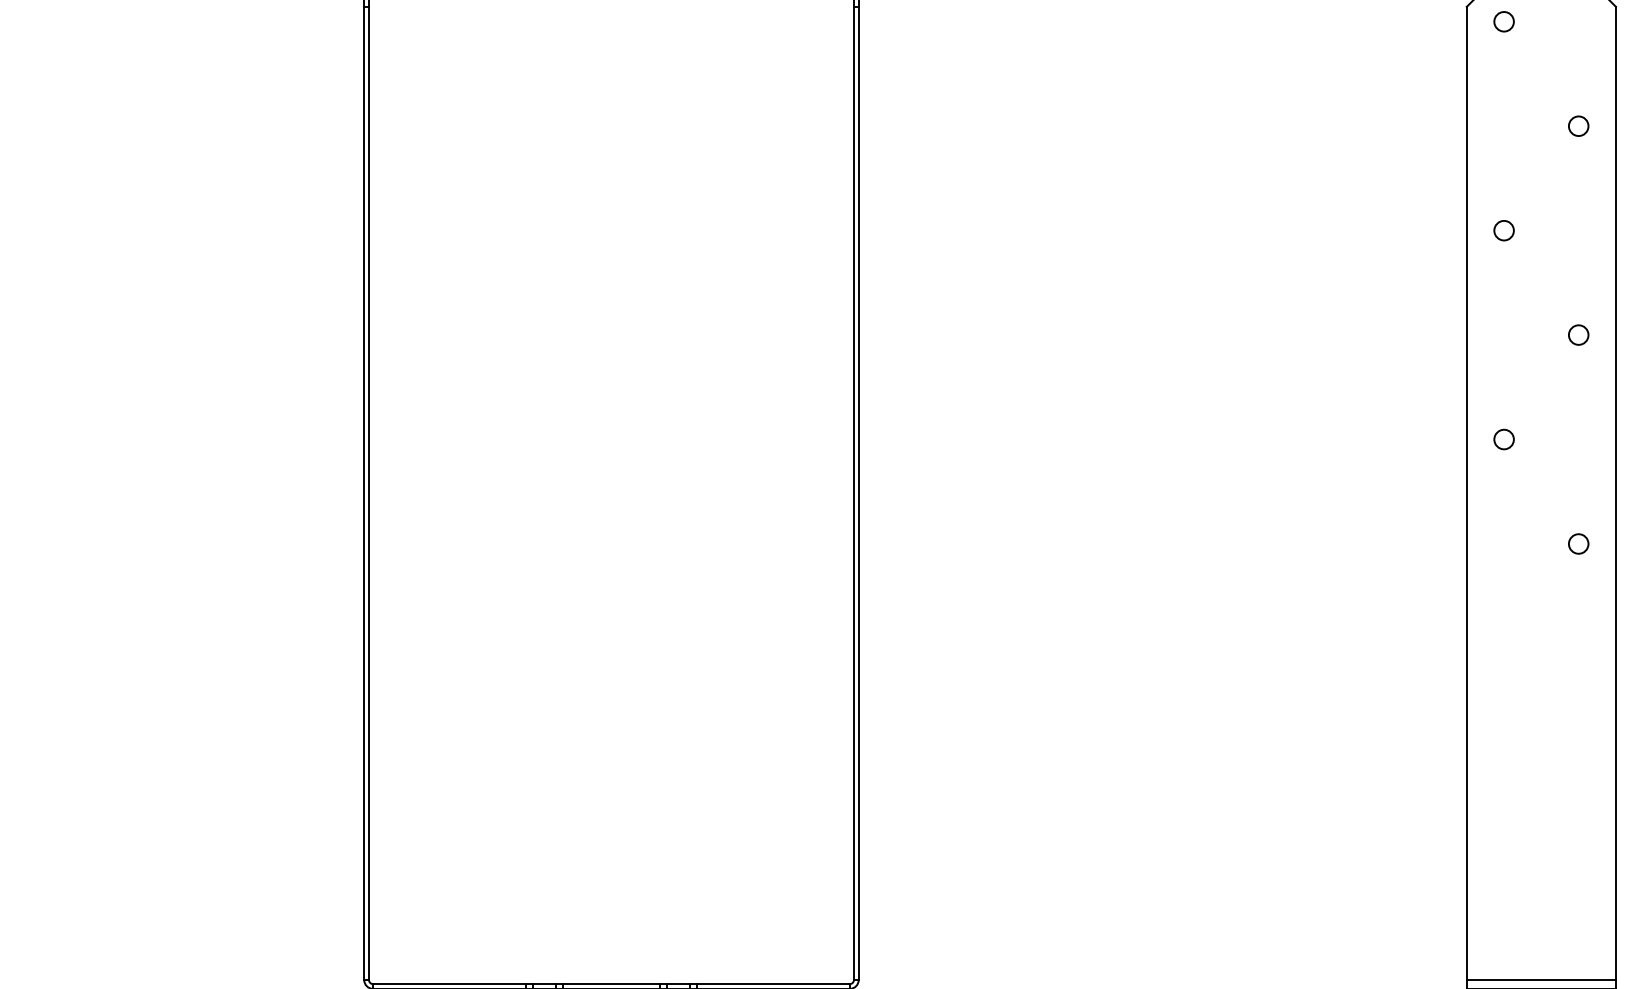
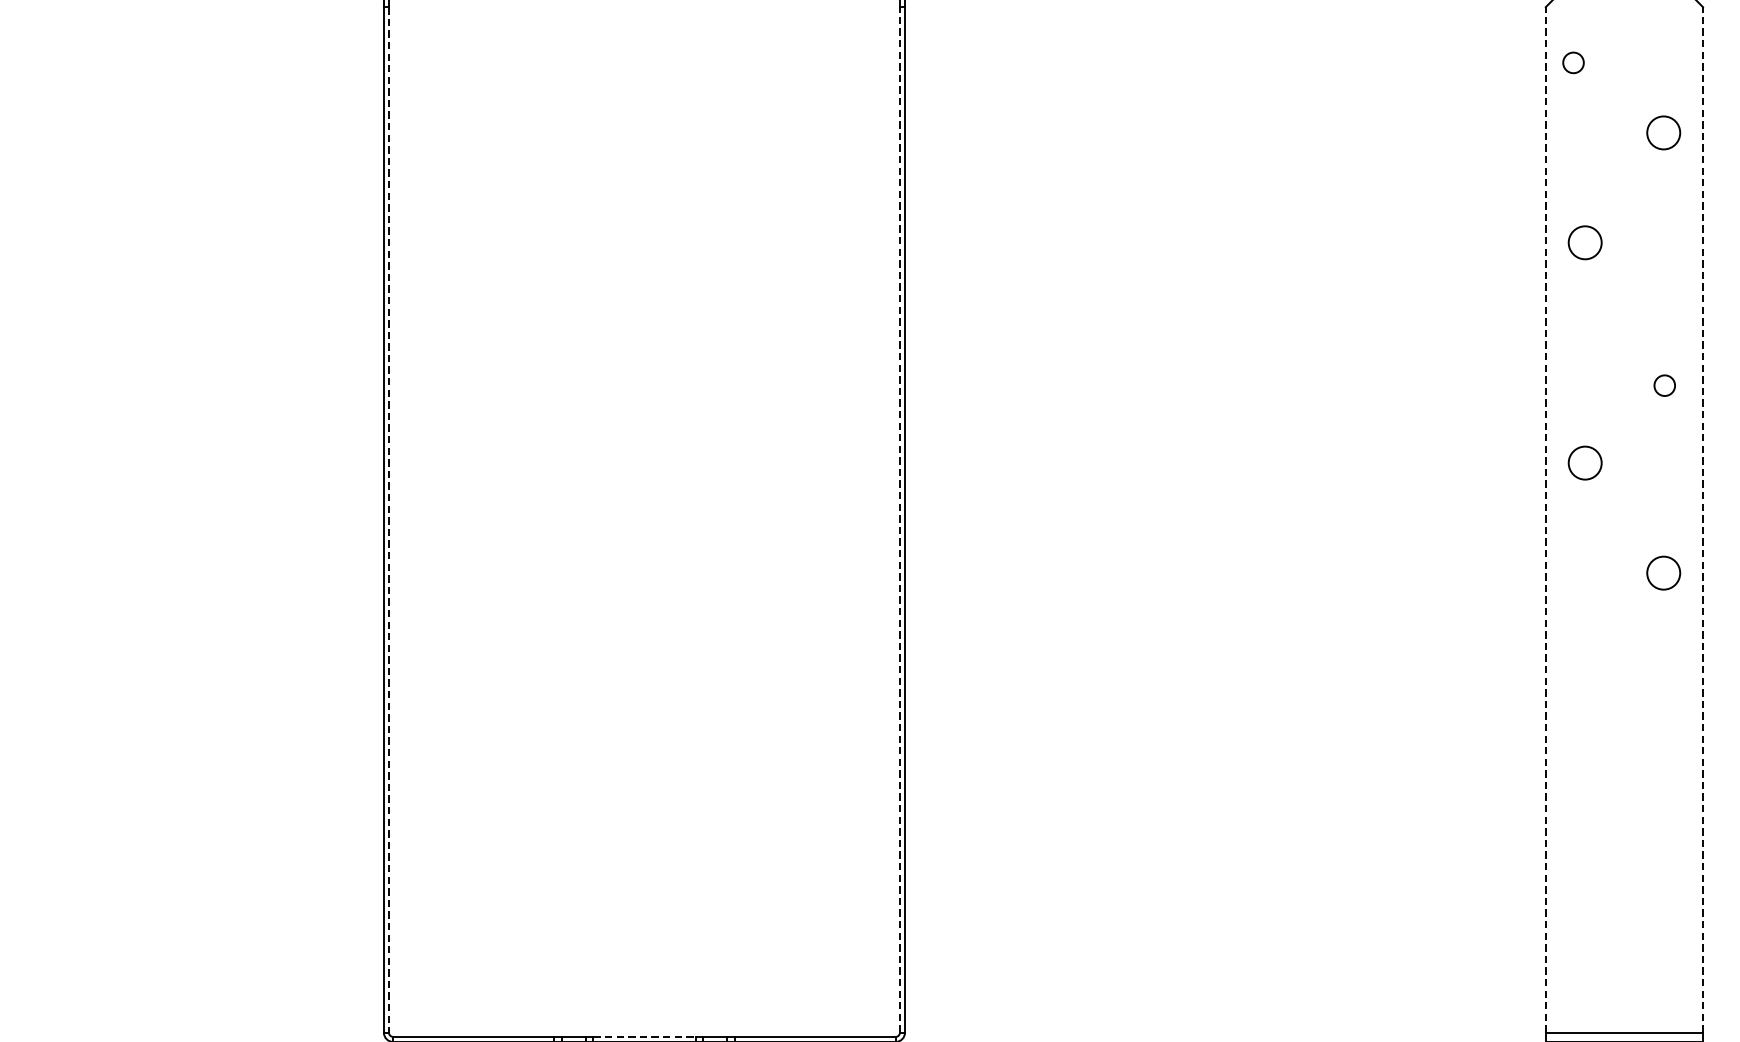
circle: (1503, 21) -> (1572, 62), moved
circle: (1578, 126) -> (1663, 133), size x1.6
circle: (1503, 230) -> (1584, 242), size x1.6
circle: (1578, 334) -> (1664, 385), moved
circle: (1503, 439) -> (1584, 463), size x1.6
line: (369, 493) -> (389, 519), solid -> dashed
line: (853, 493) -> (899, 519), solid -> dashed
line: (1466, 493) -> (1545, 519), solid -> dashed
line: (1616, 493) -> (1703, 519), solid -> dashed
circle: (1578, 543) -> (1663, 572), size x1.6
line: (611, 984) -> (644, 1037), solid -> dashed

